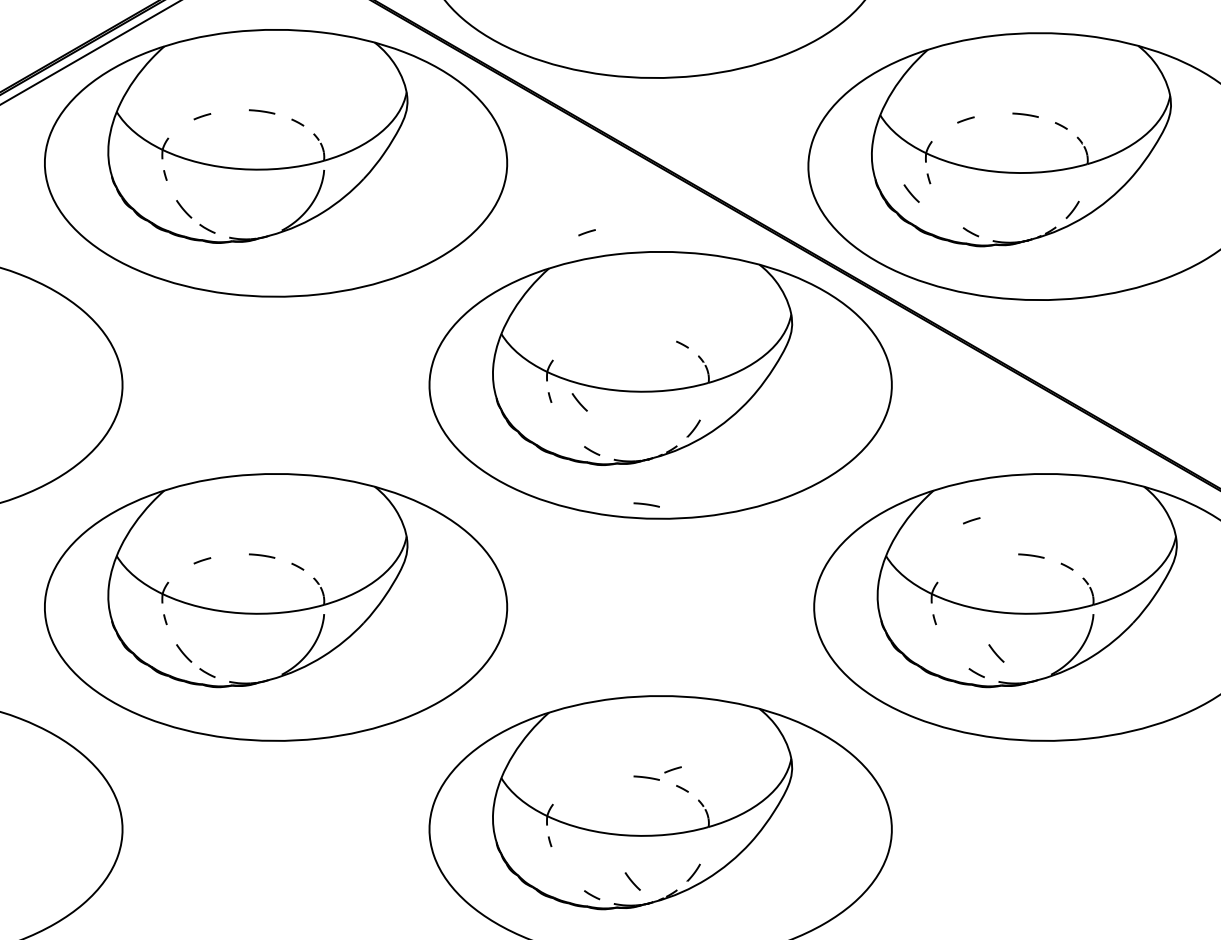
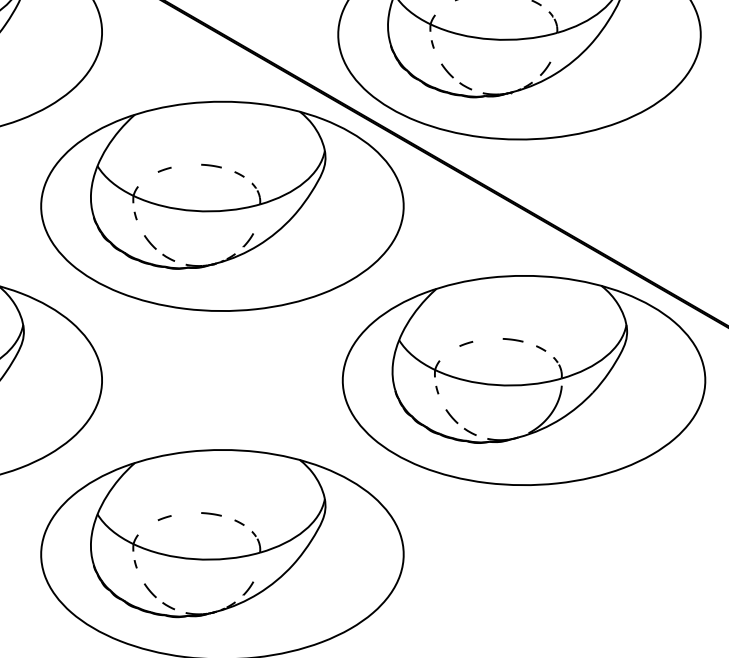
line: (911, 193) -> (447, 70), moved
line: (586, 232) -> (164, 169), moved
line: (579, 402) -> (150, 242), moved
line: (646, 504) -> (211, 165), moved
line: (971, 520) -> (466, 343), moved
line: (996, 653) -> (452, 416), moved
line: (672, 769) -> (164, 517), moved
line: (632, 881) -> (150, 590), moved

